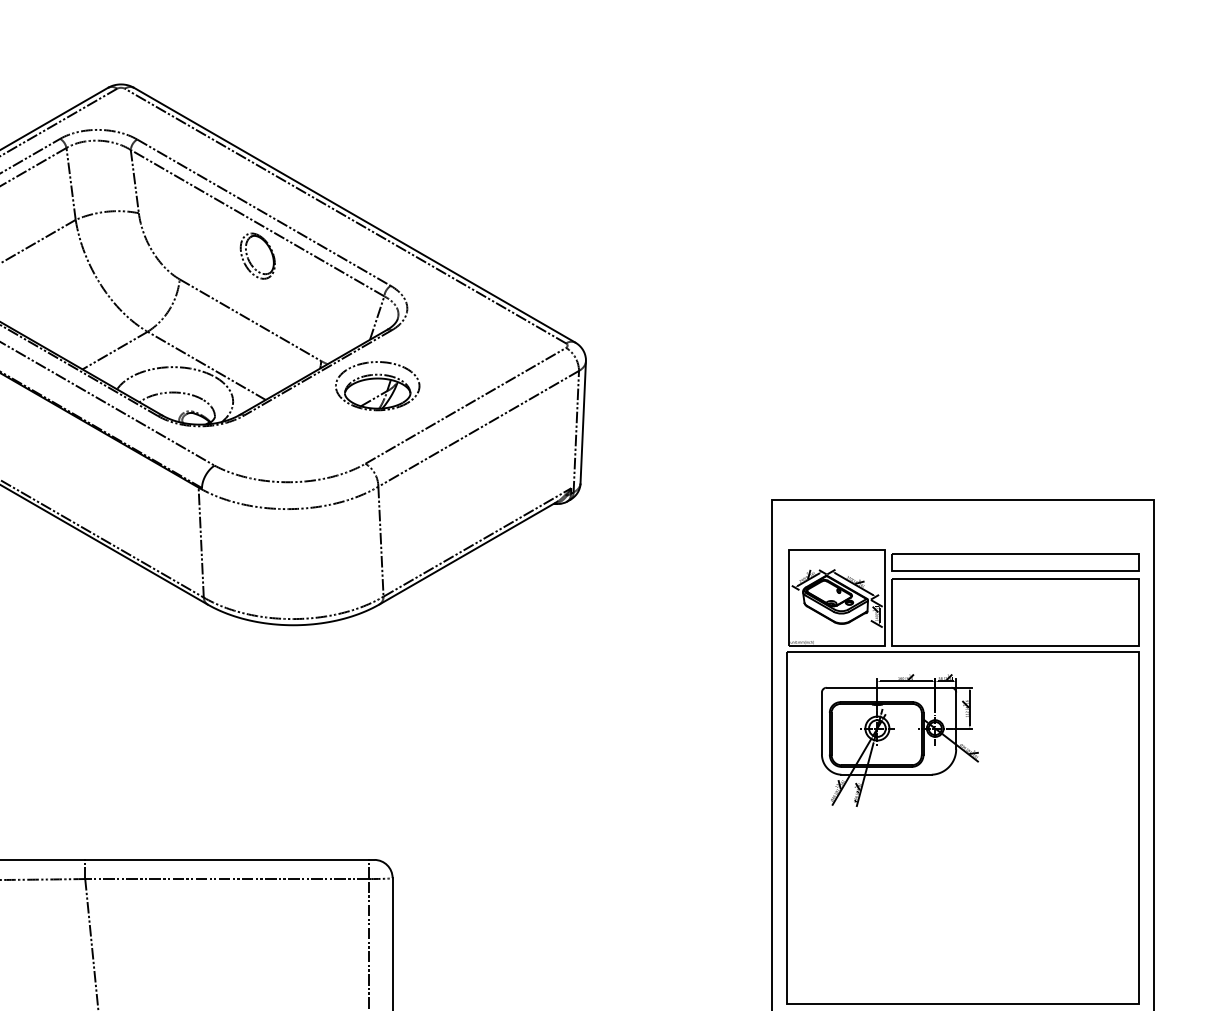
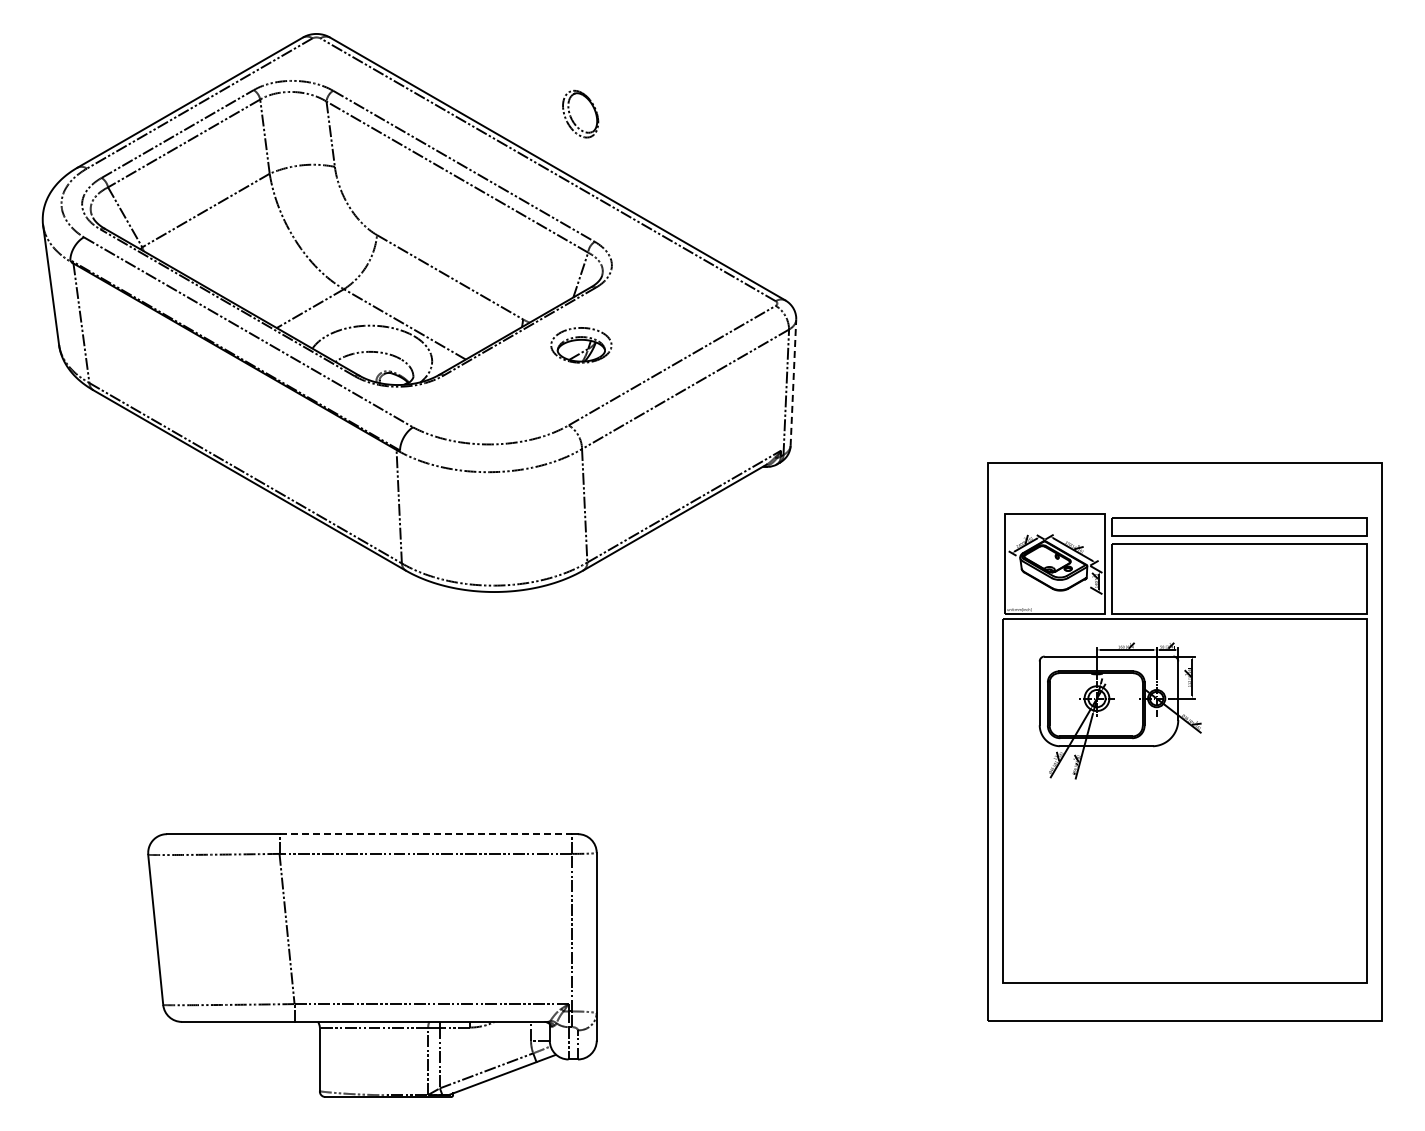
part: (248, 257) -> (571, 115), moved
part: (377, 386) -> (581, 345), size x0.7
line: (583, 422) -> (793, 382), solid -> dashed
line: (227, 860) -> (426, 834), solid -> dashed

